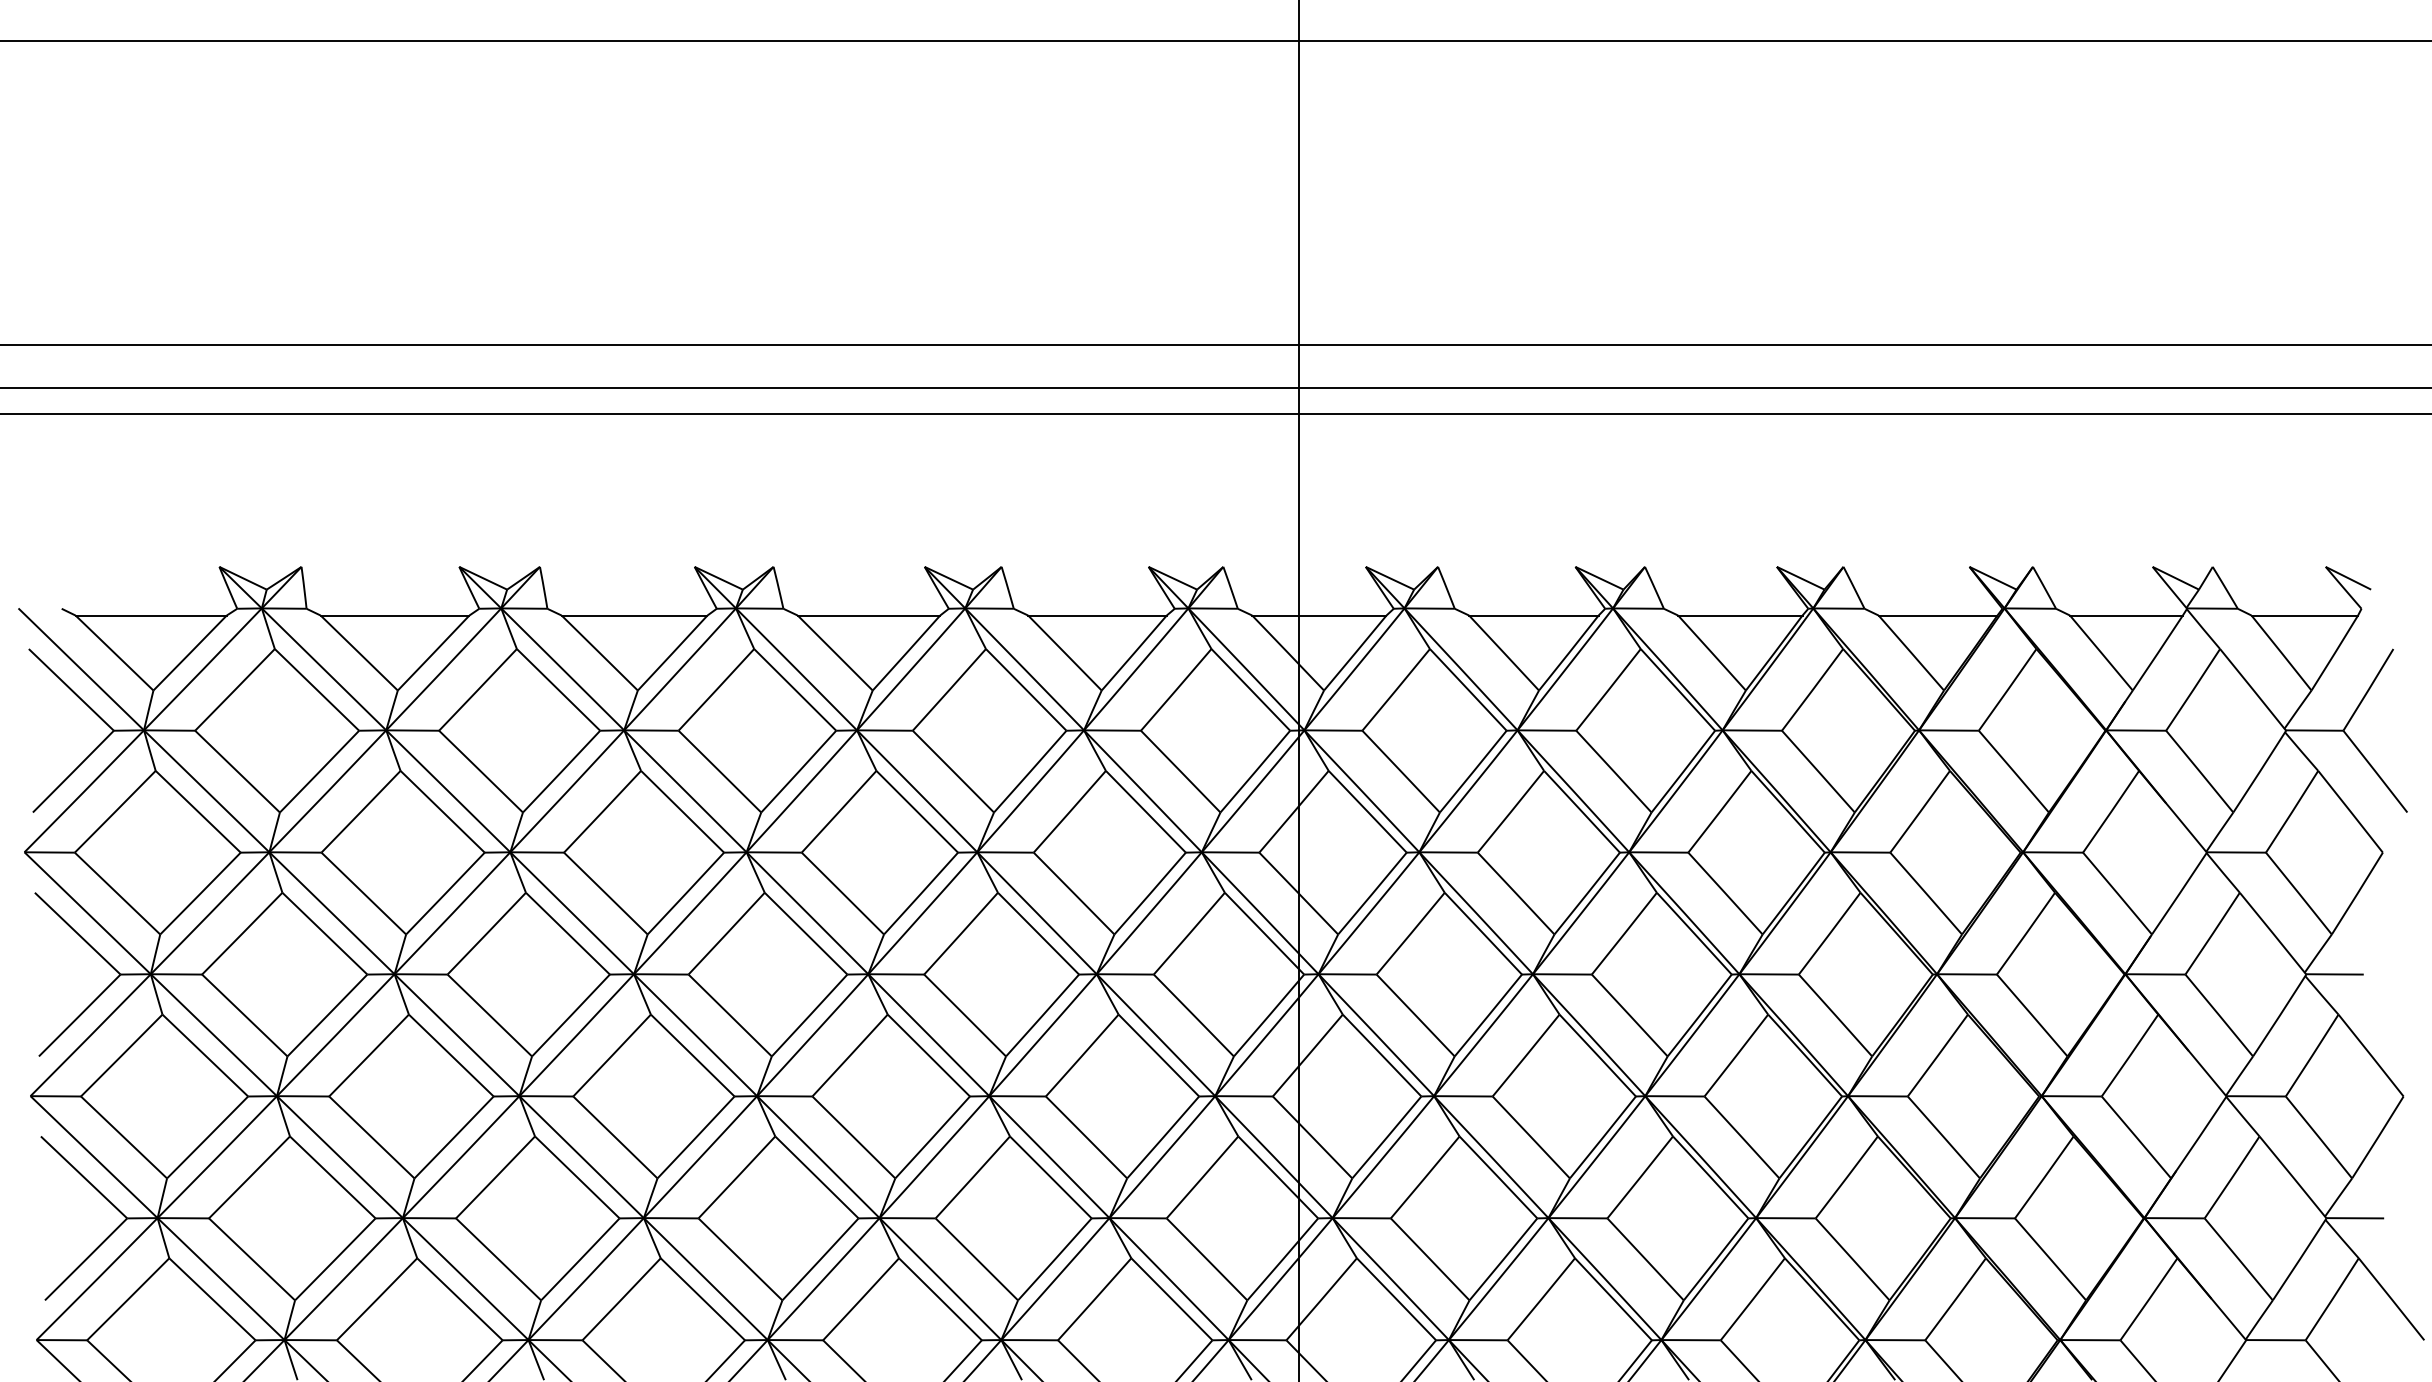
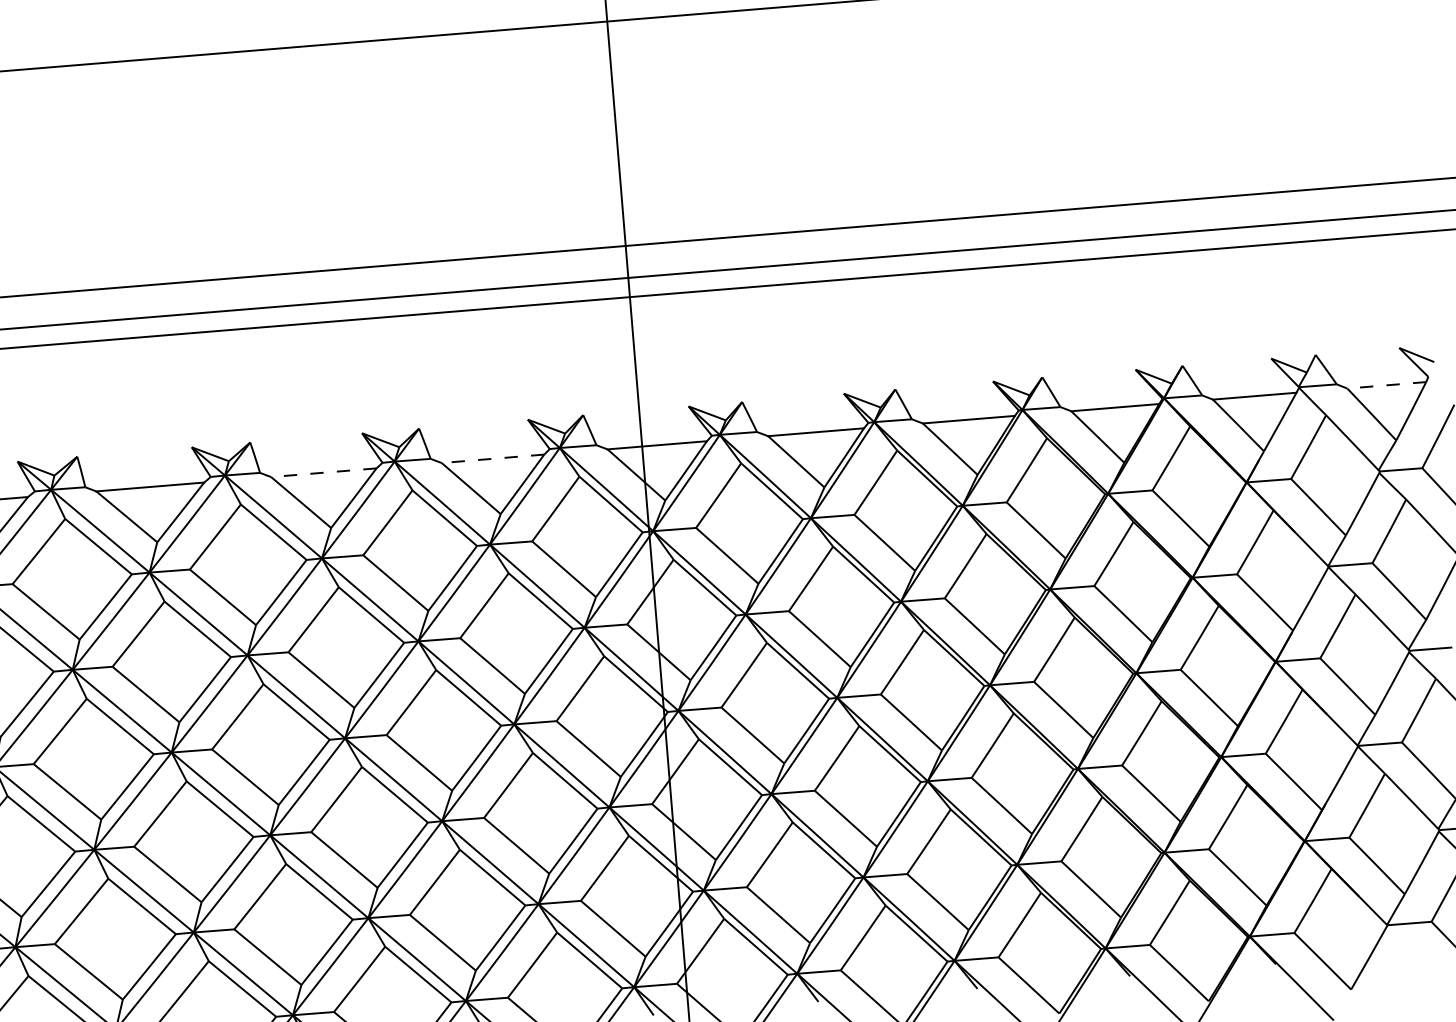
line: (868, 615) -> (323, 472), solid -> dashed
line: (1097, 615) -> (493, 458), solid -> dashed
line: (2304, 615) -> (1386, 385), solid -> dashed

